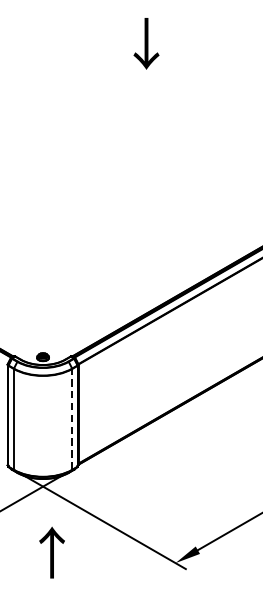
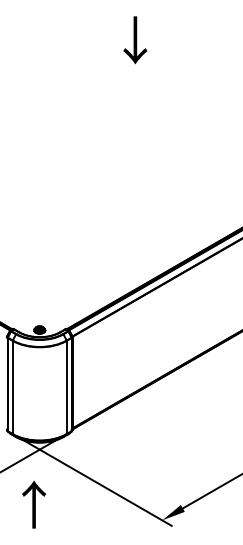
line: (72, 419) -> (66, 387), dashed -> solid
text: (51, 552) -> (33, 504), moved

